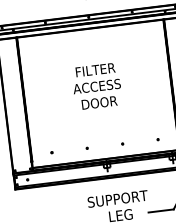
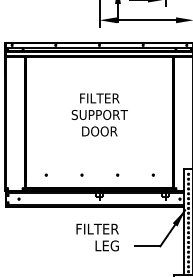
text: (97, 86) -> (99, 114), ACCESS -> SUPPORT
text: (118, 198) -> (106, 228), SUPPORT -> FILTER

